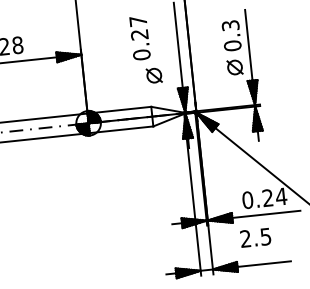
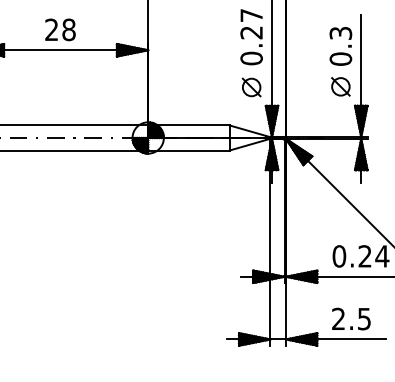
text: (140, 38) -> (251, 37), moved
part: (154, 75) -> (251, 87), moved
text: (255, 237) -> (351, 318), moved

